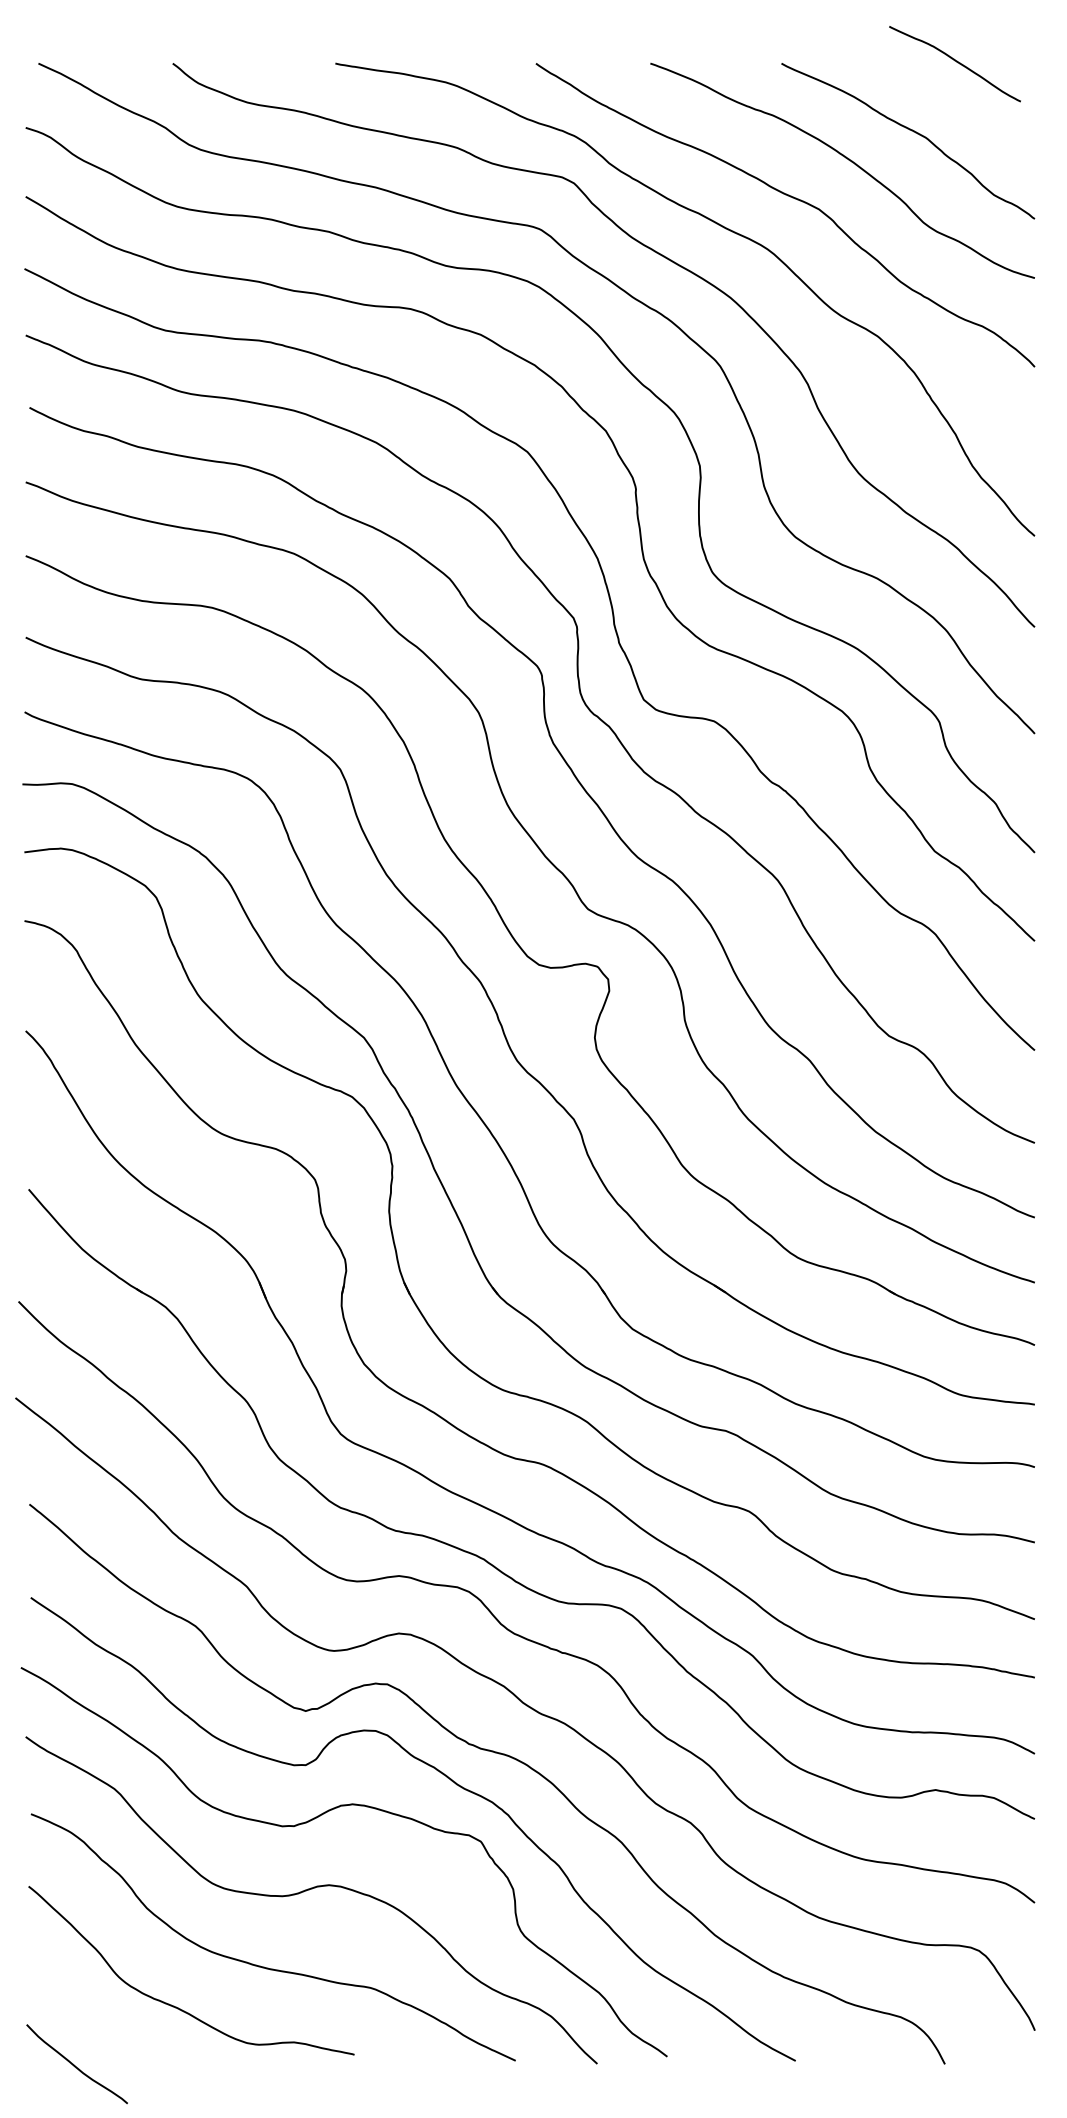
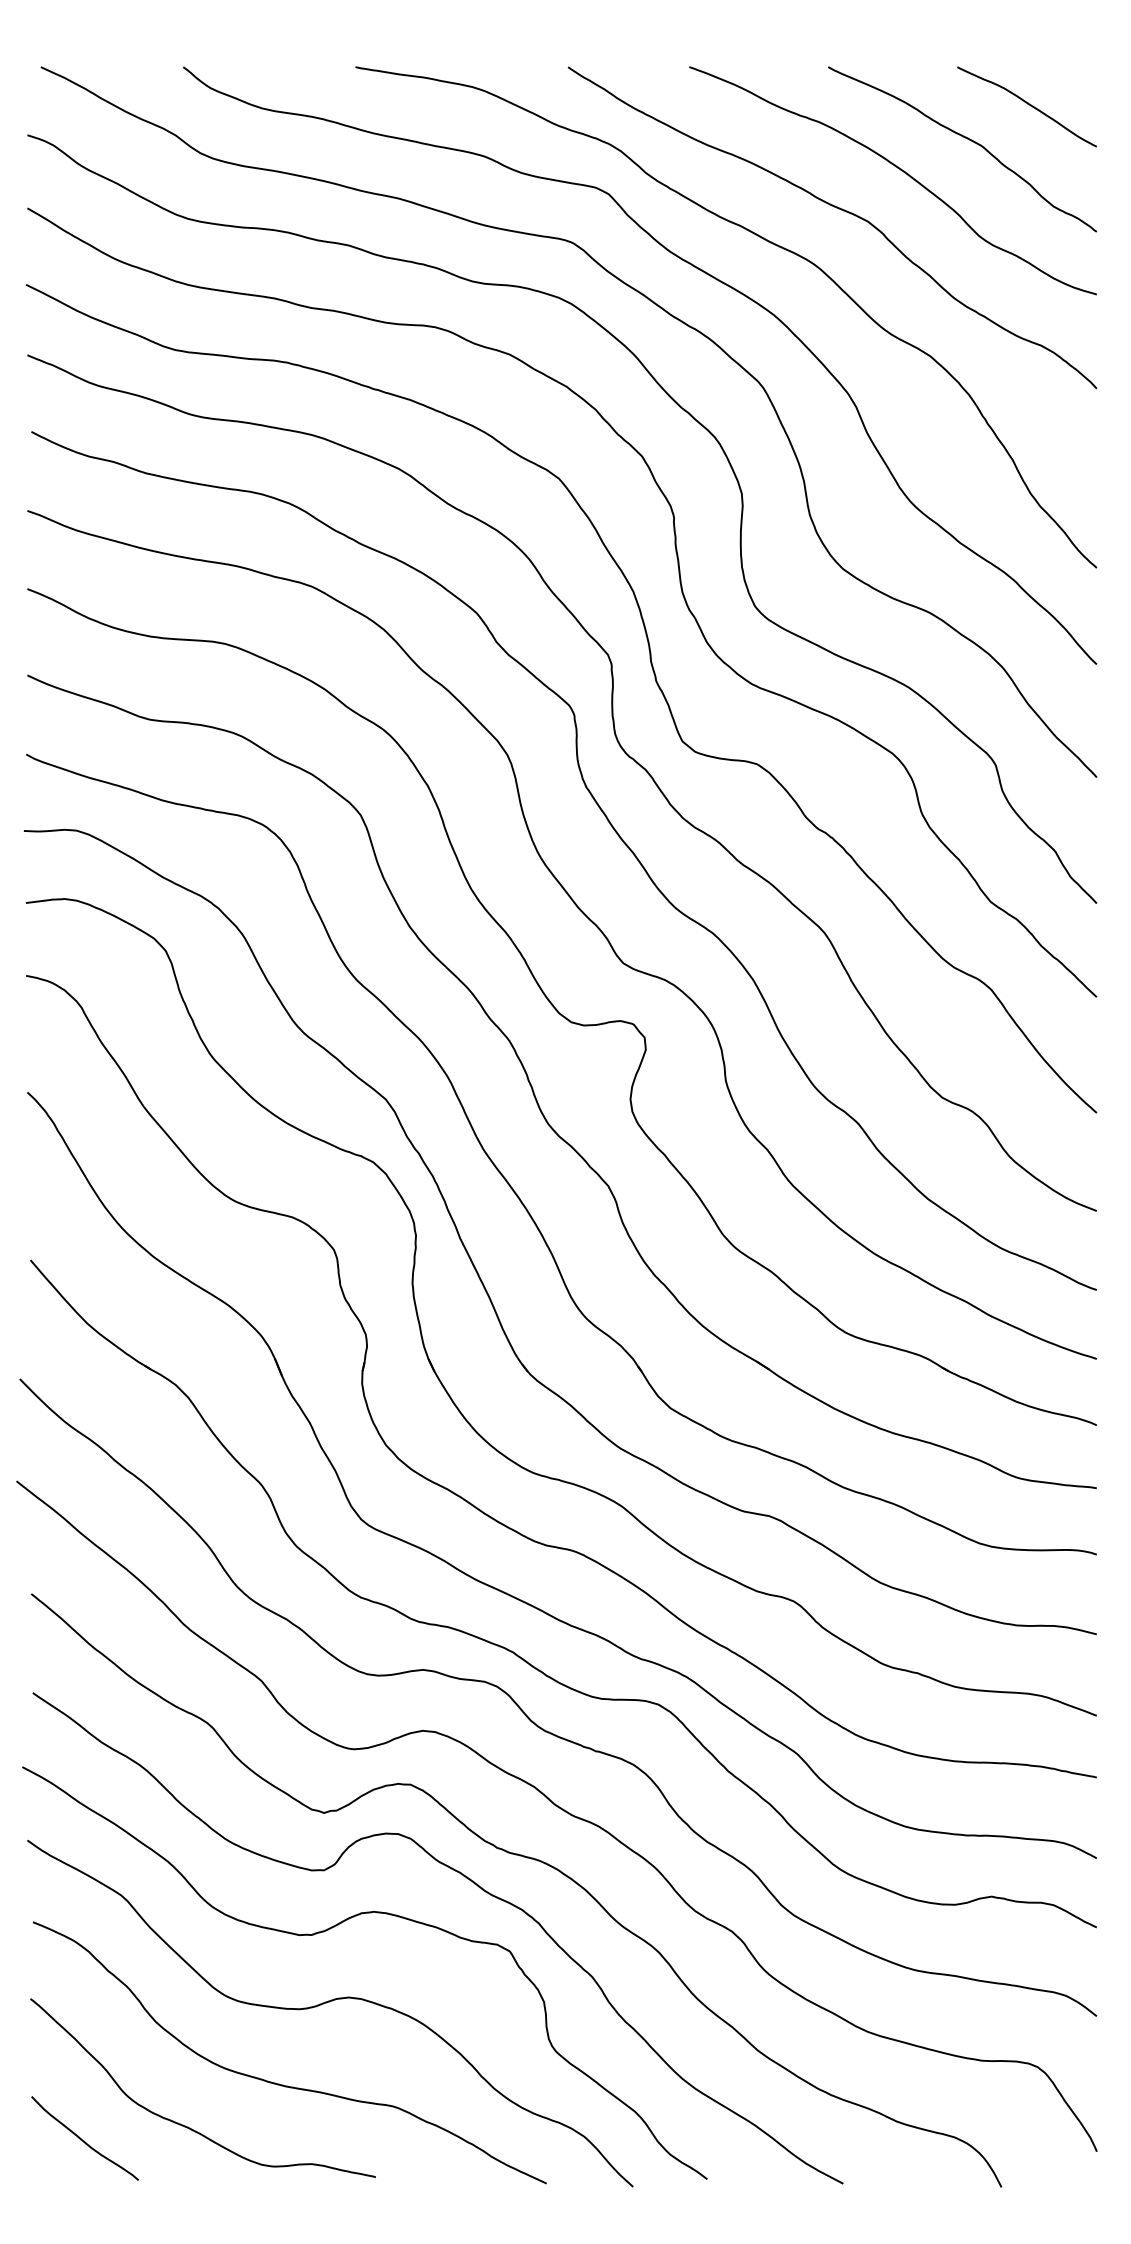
curve: (956, 62) -> (1028, 105), moved
curve: (75, 2065) -> (83, 2139), moved

